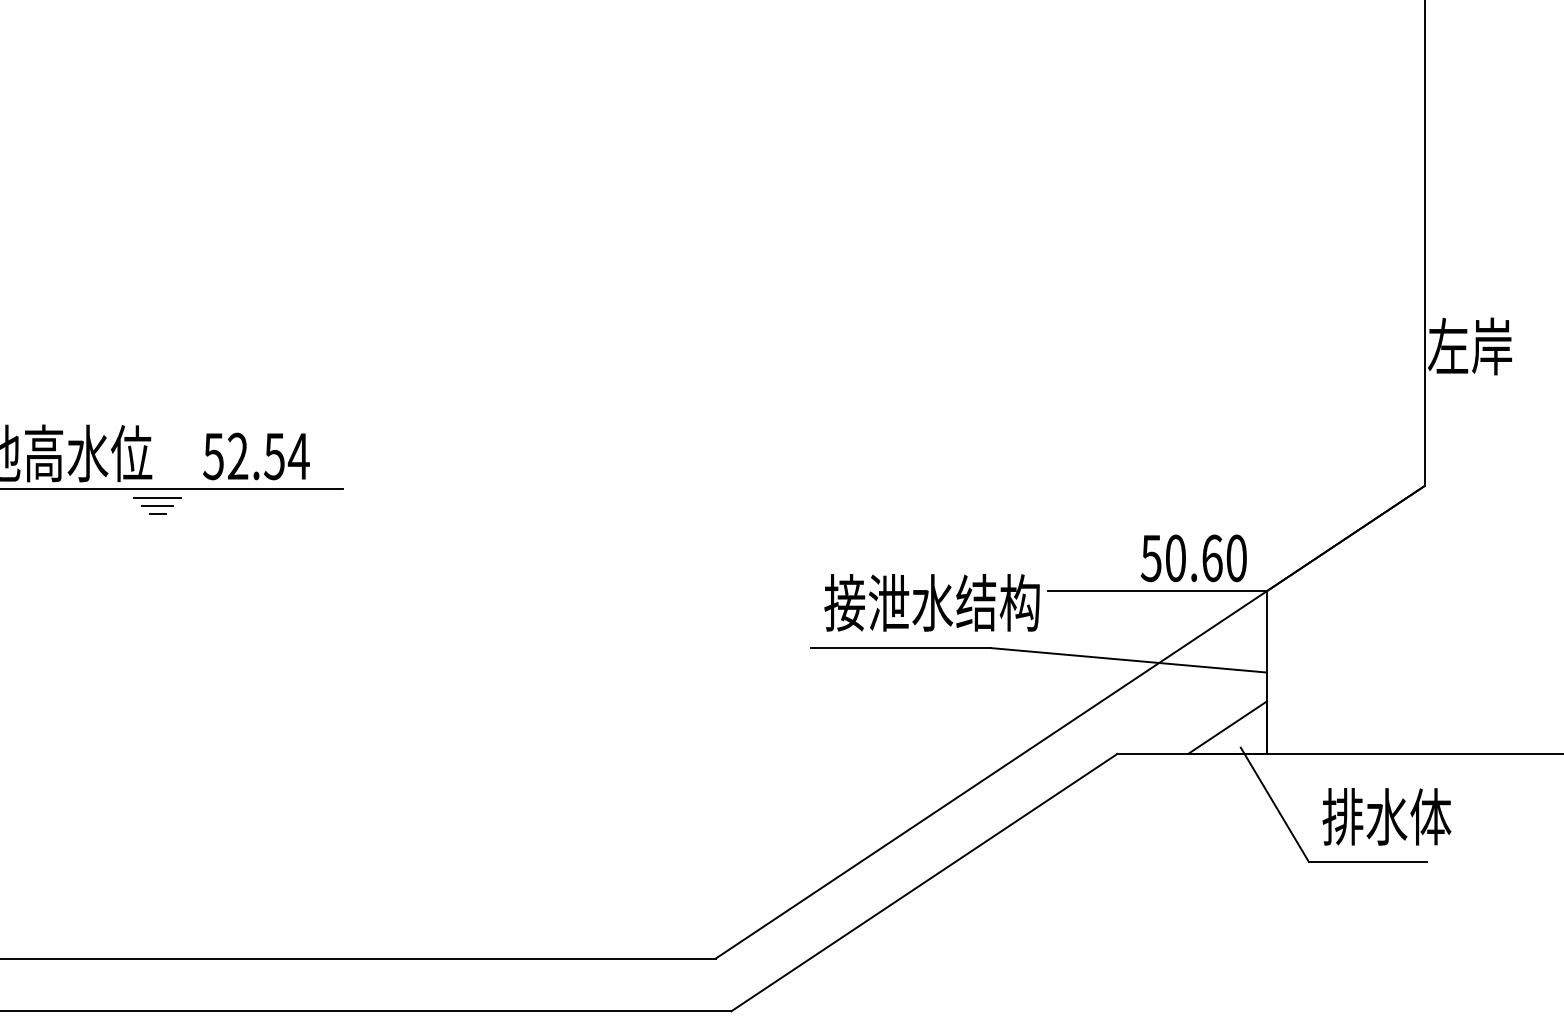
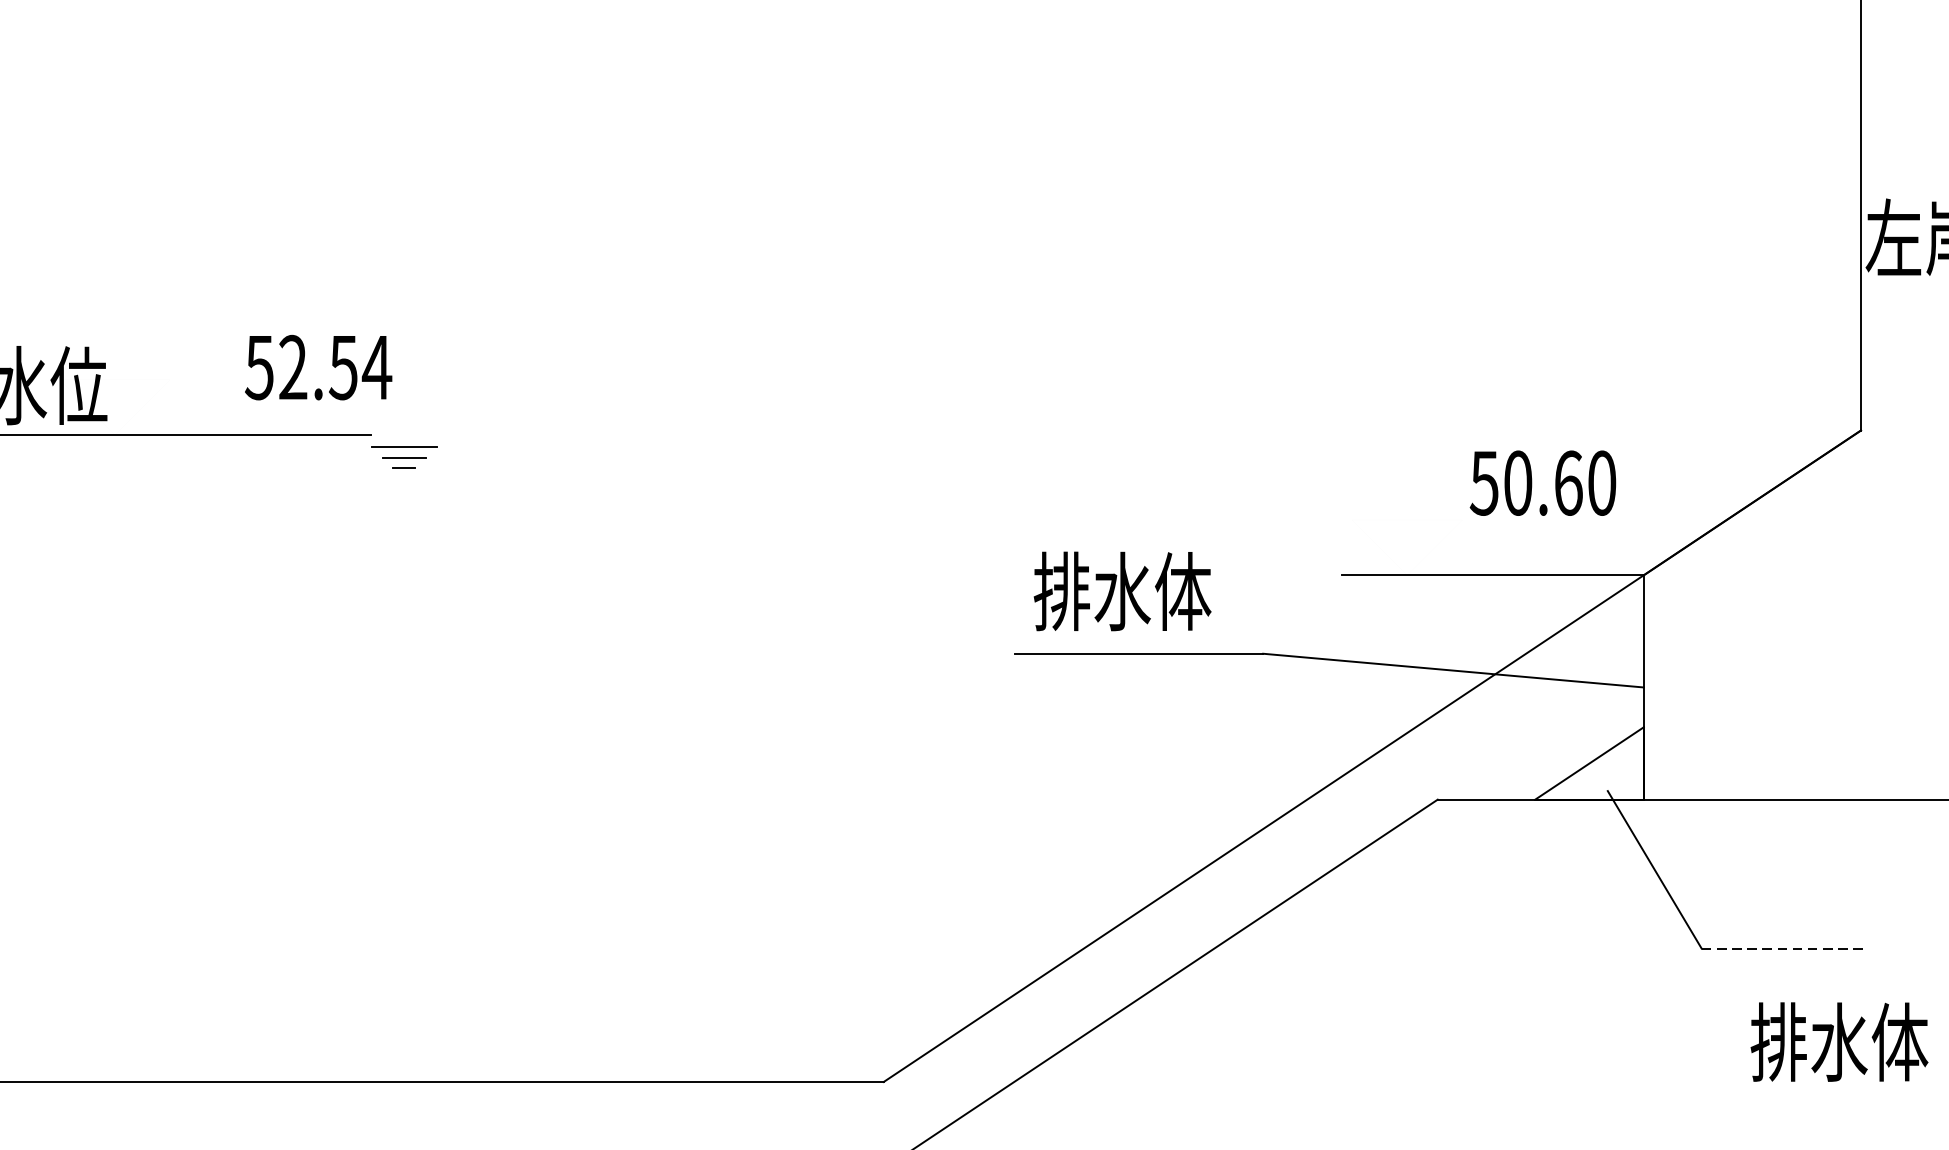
text: (256, 456) -> (318, 367), moved
part: (157, 505) -> (404, 457), moved
text: (1193, 558) -> (1542, 483), moved
text: (931, 602) -> (1181, 590), 接泄水结构 -> 排水体
text: (1386, 816) -> (1838, 1041), moved
line: (1368, 862) -> (1783, 949), solid -> dashed

